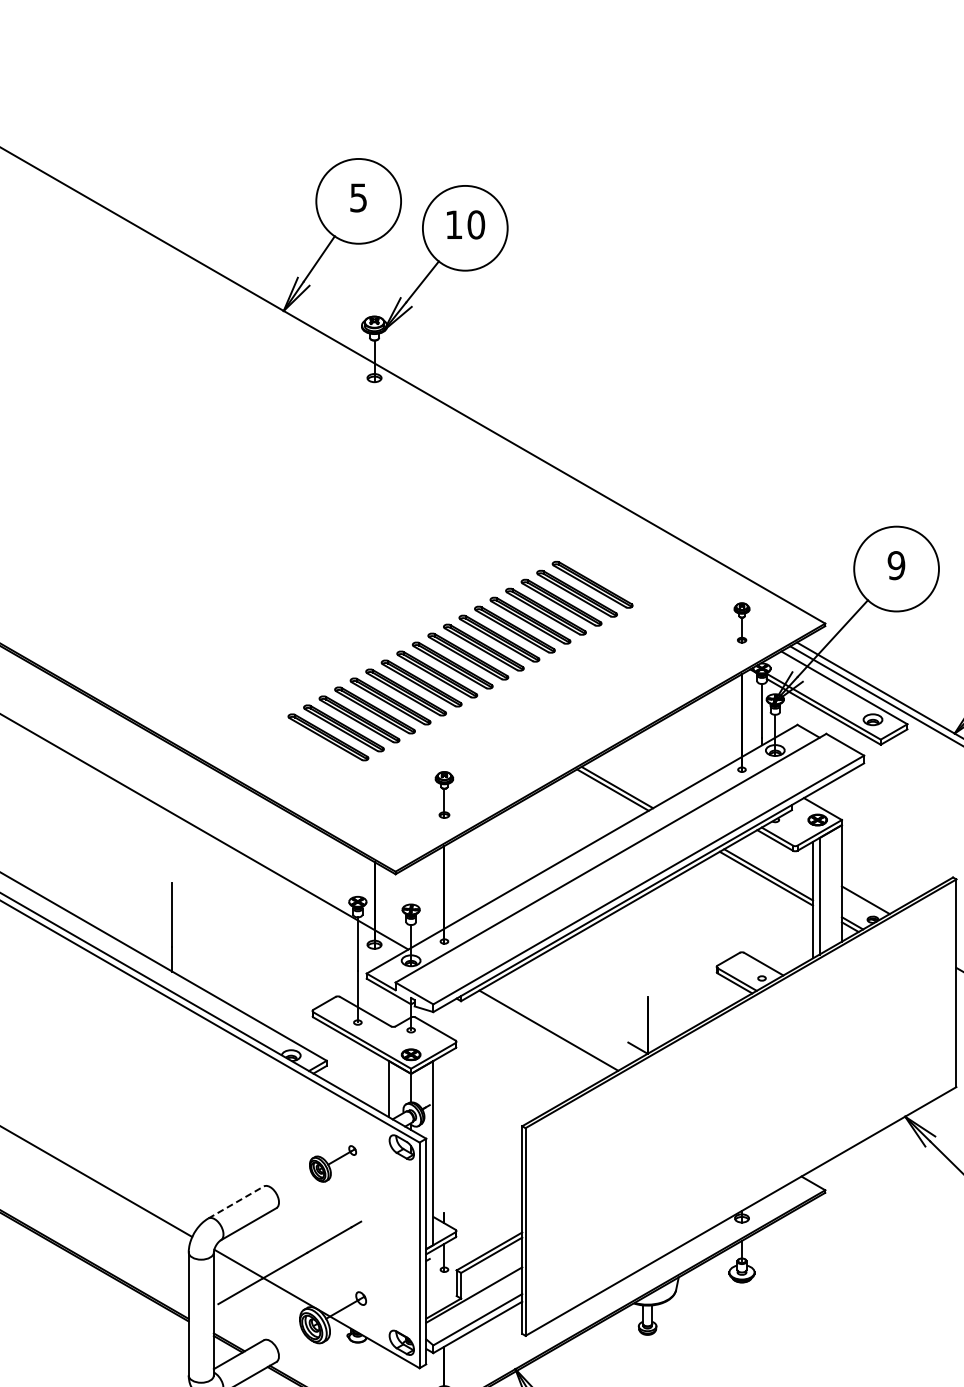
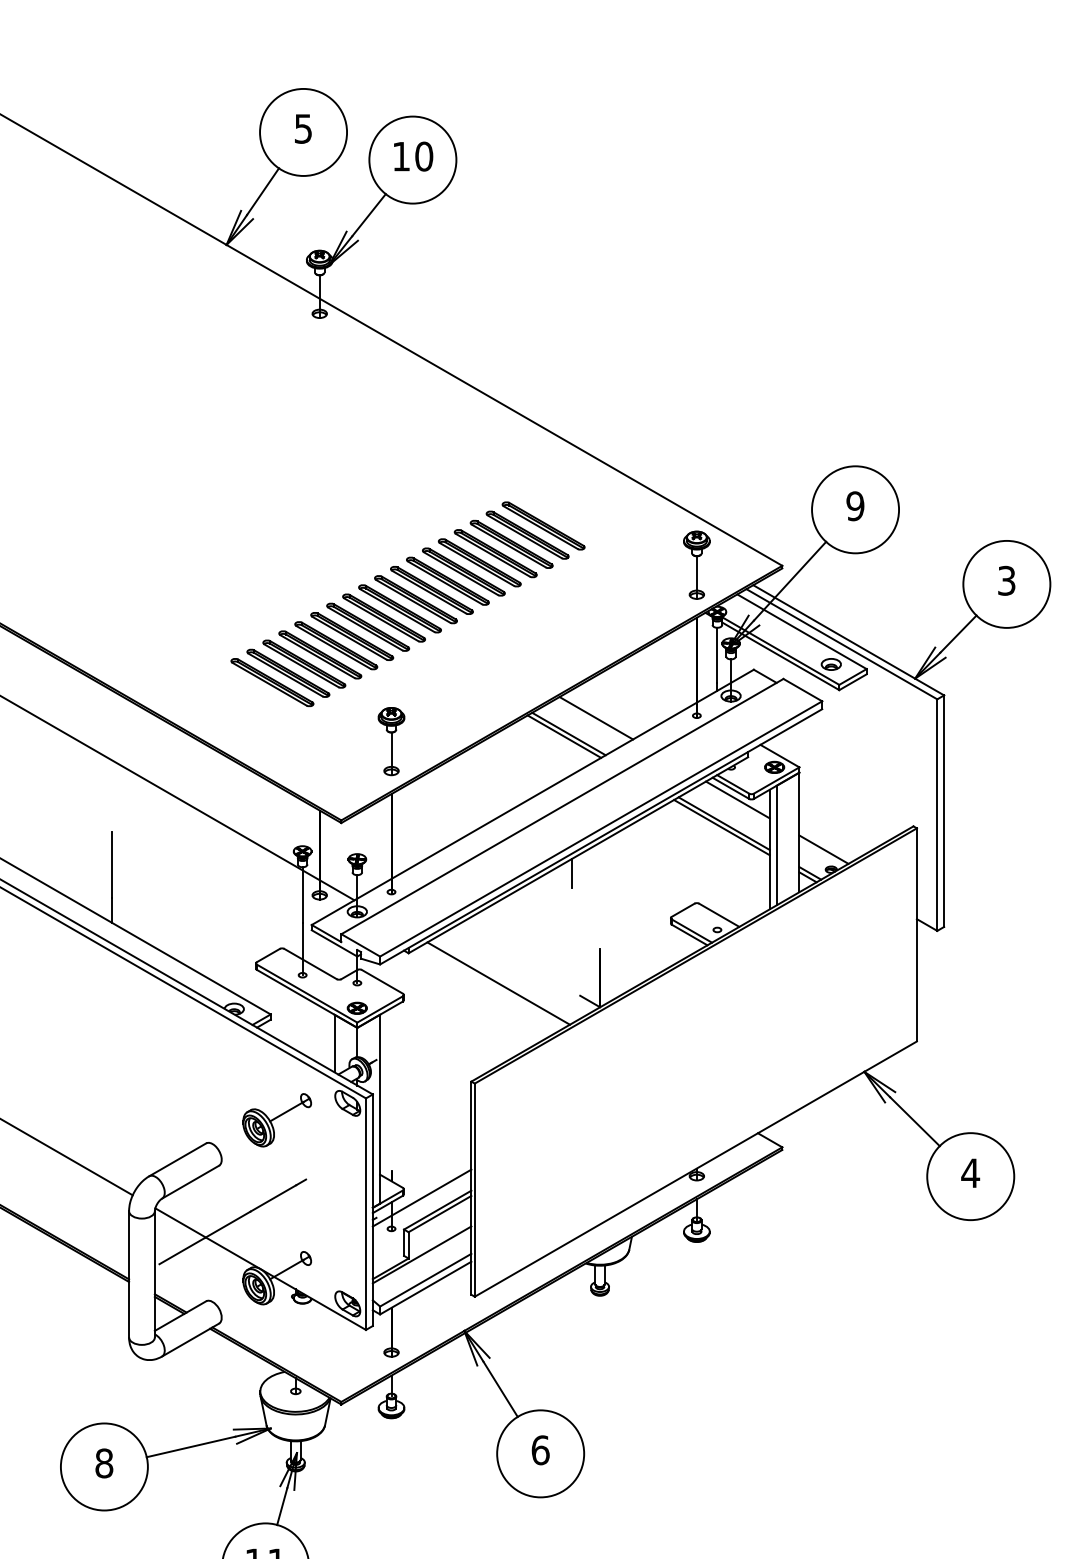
part: (741, 622) -> (696, 564), size x1.67
line: (644, 772) -> (596, 718), added
part: (444, 794) -> (391, 741), size x1.43
line: (781, 851) -> (737, 799), added
line: (620, 922) -> (572, 872), added
part: (332, 1164) -> (276, 1120), size x1.43
line: (235, 1202) -> (177, 1159), dashed -> solid
line: (473, 1239) -> (421, 1197), added

